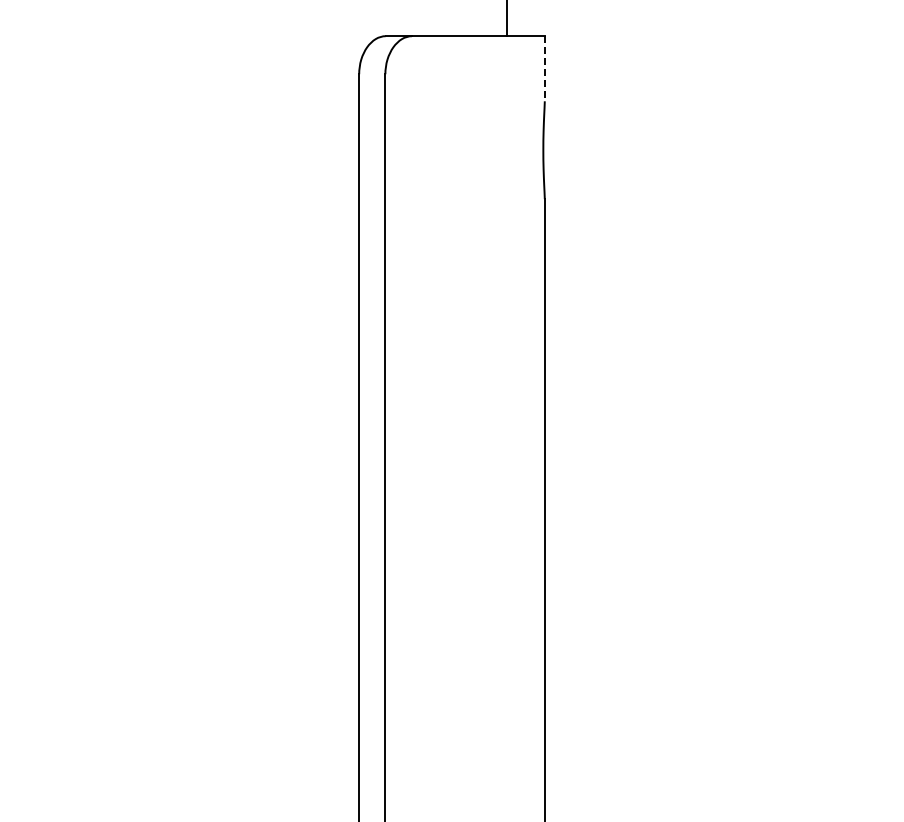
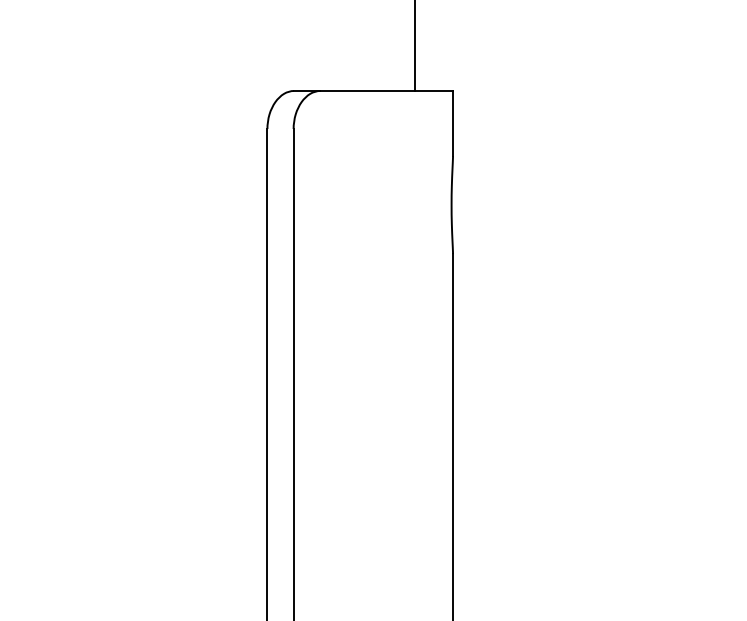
line: (544, 68) -> (452, 123), dashed -> solid

